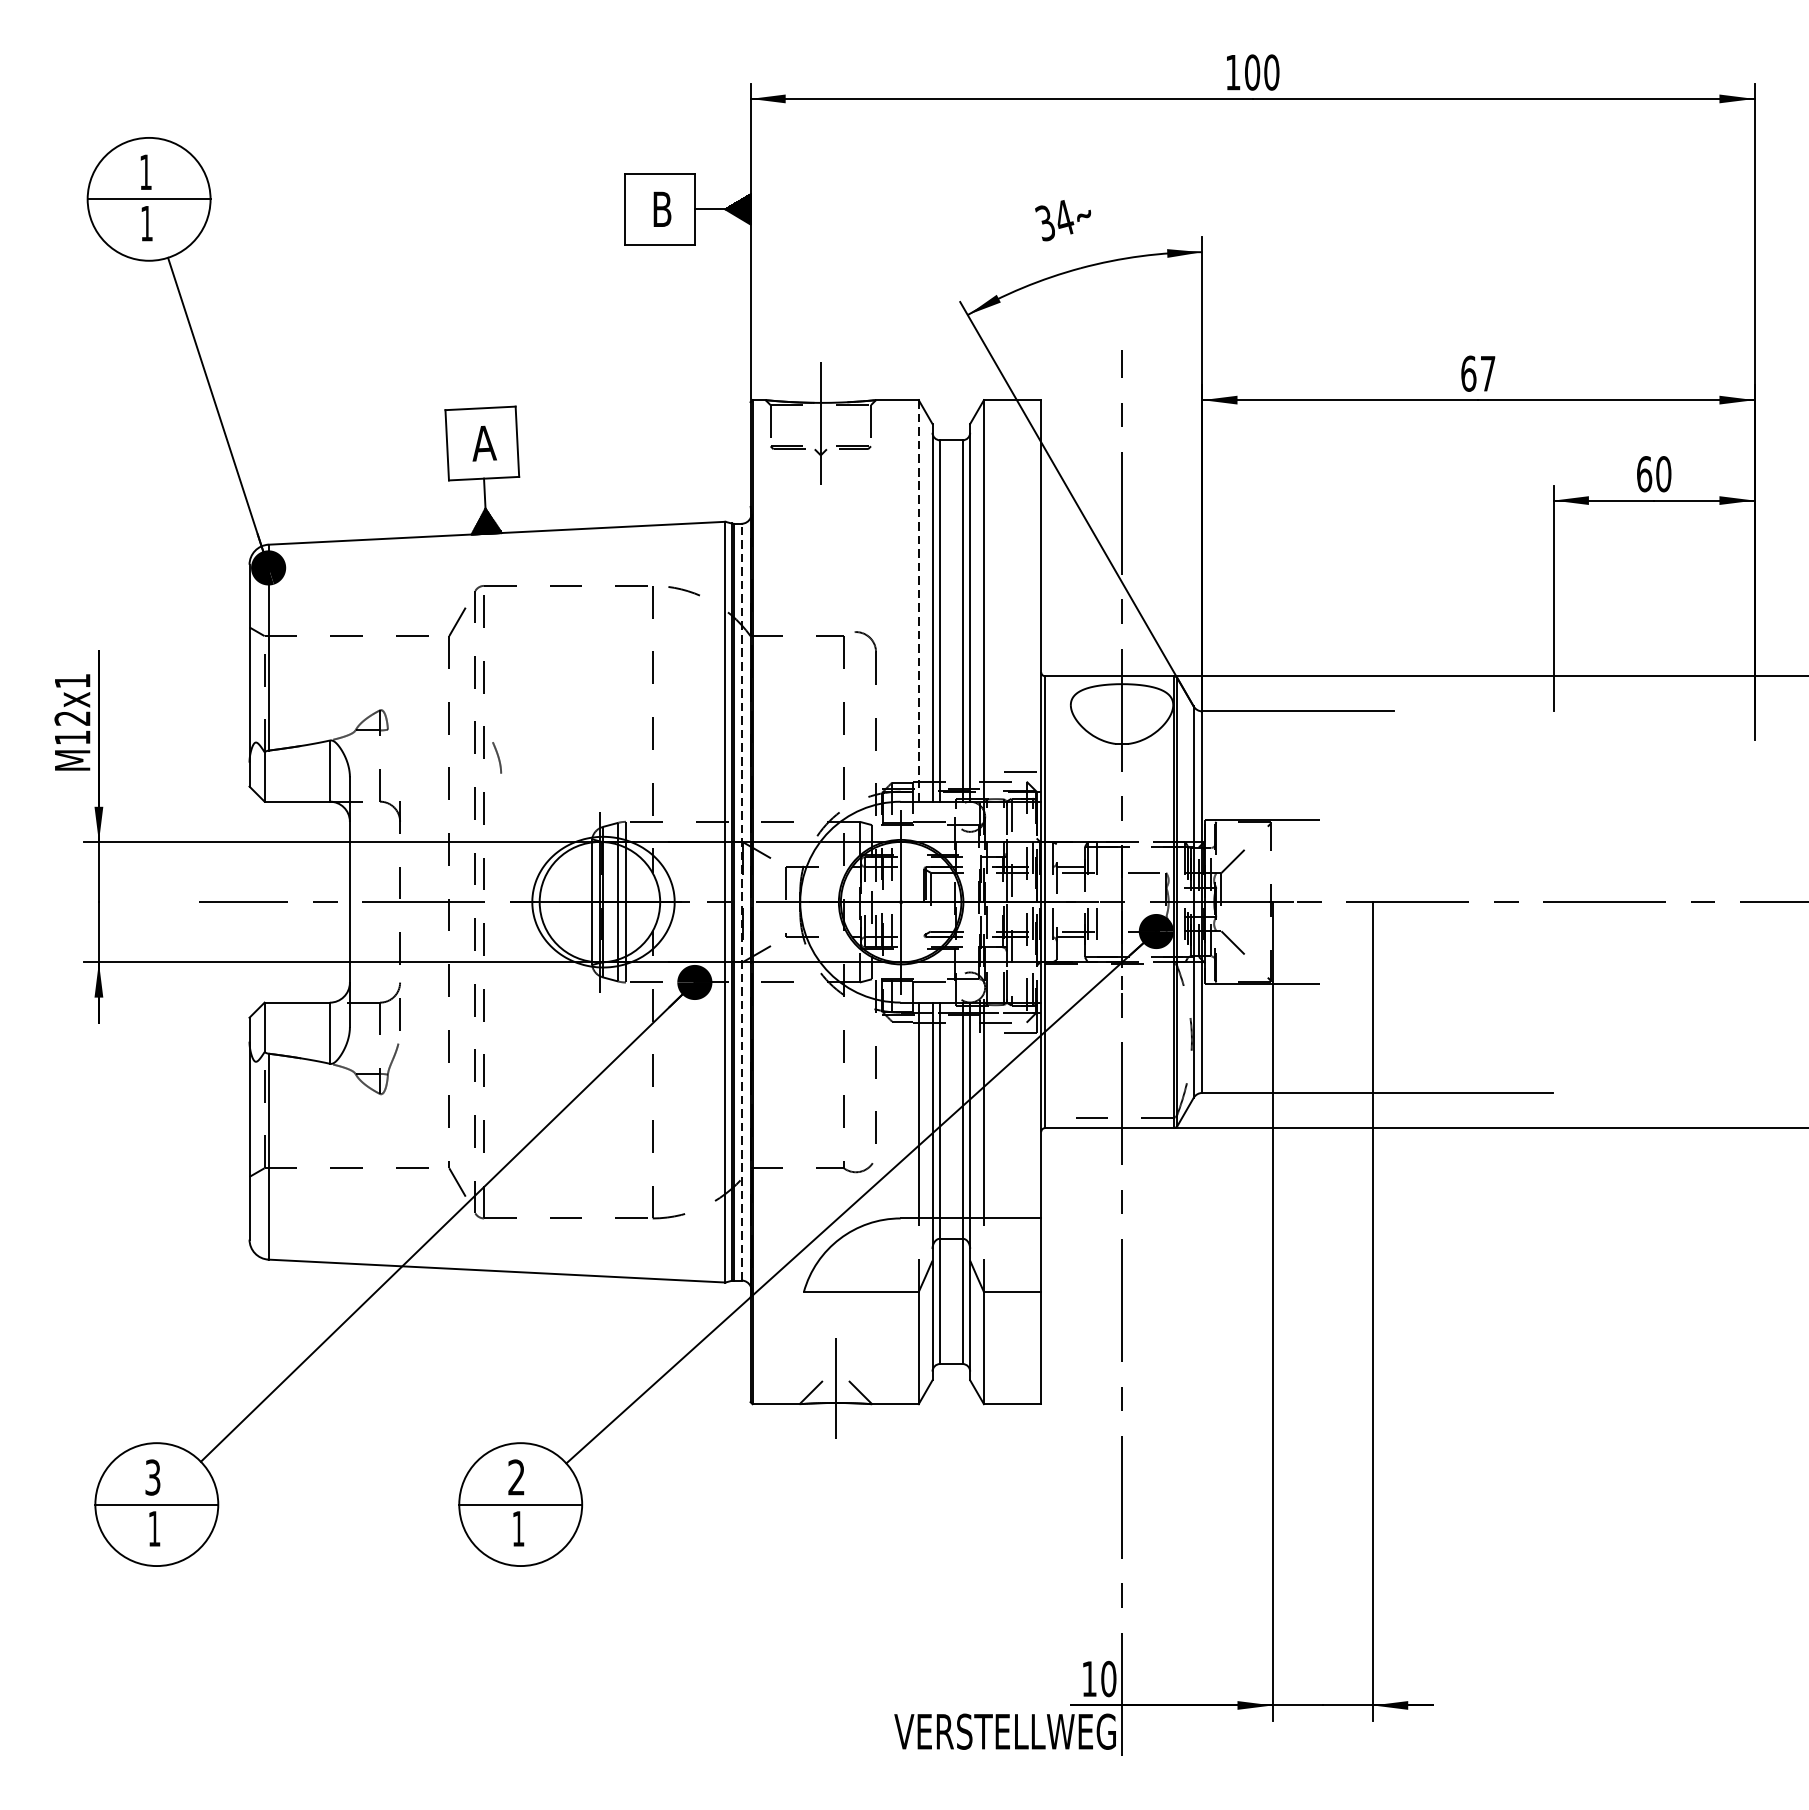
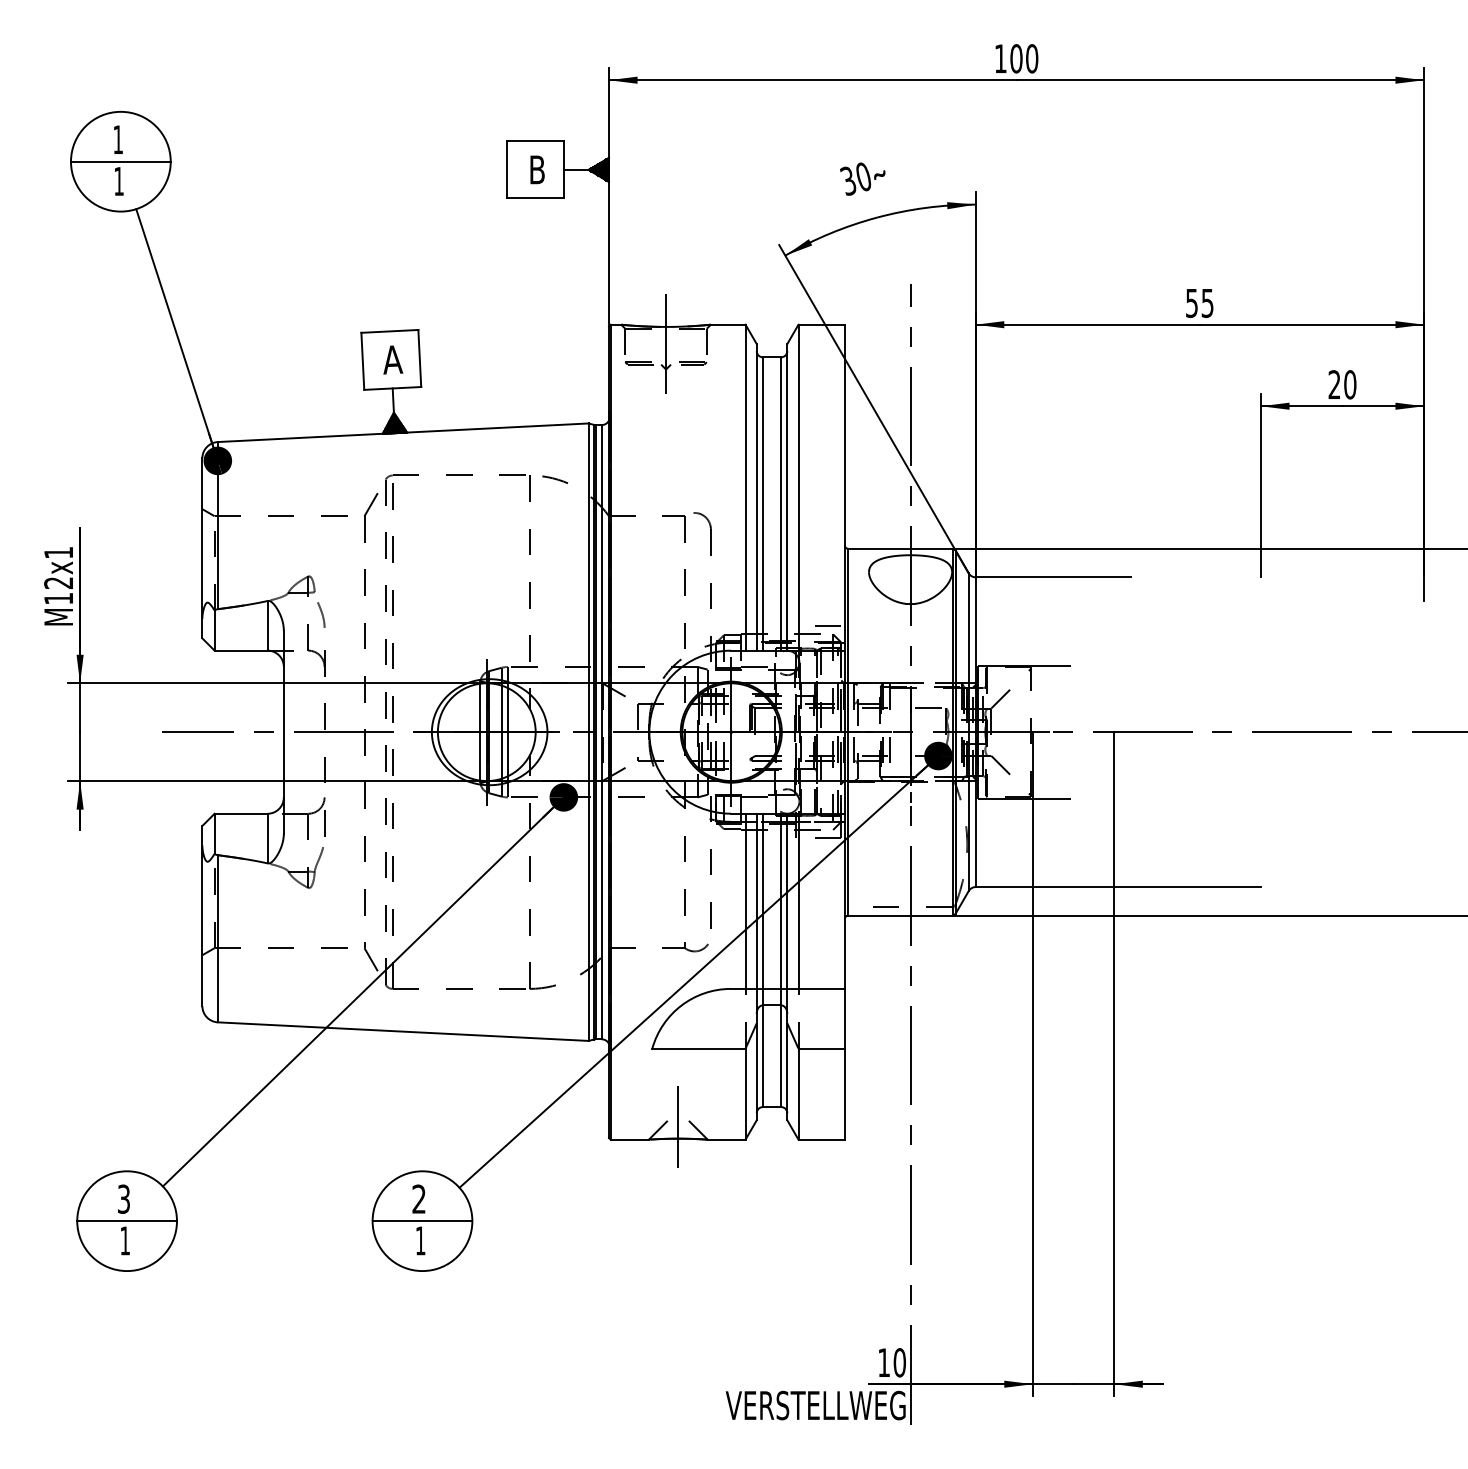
text: (1064, 217) -> (863, 176), 34 -> 30
text: (1477, 374) -> (1199, 303), 67 -> 55
text: (1644, 473) -> (1334, 384), 60 -> 20
line: (918, 600) -> (745, 487), dashed -> solid
curve: (497, 757) -> (321, 614), moved
line: (741, 901) -> (601, 731), dashed -> solid

